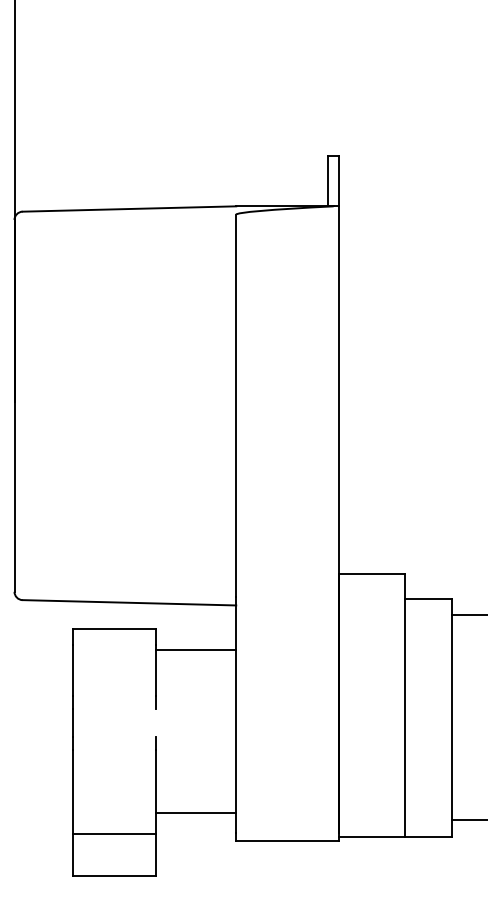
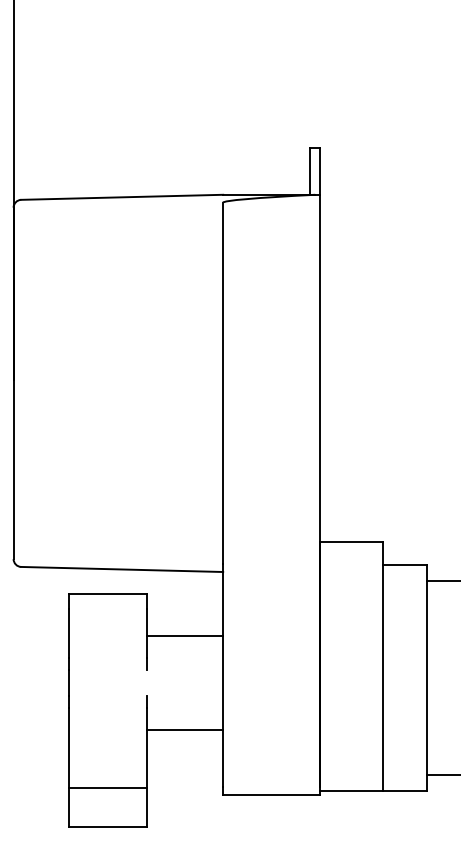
line: (196, 650) -> (185, 636), moved
line: (196, 813) -> (185, 730), moved

